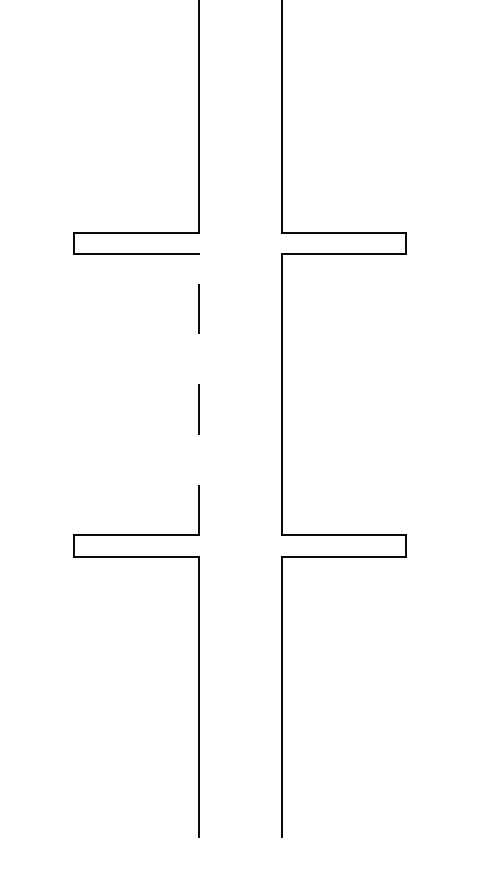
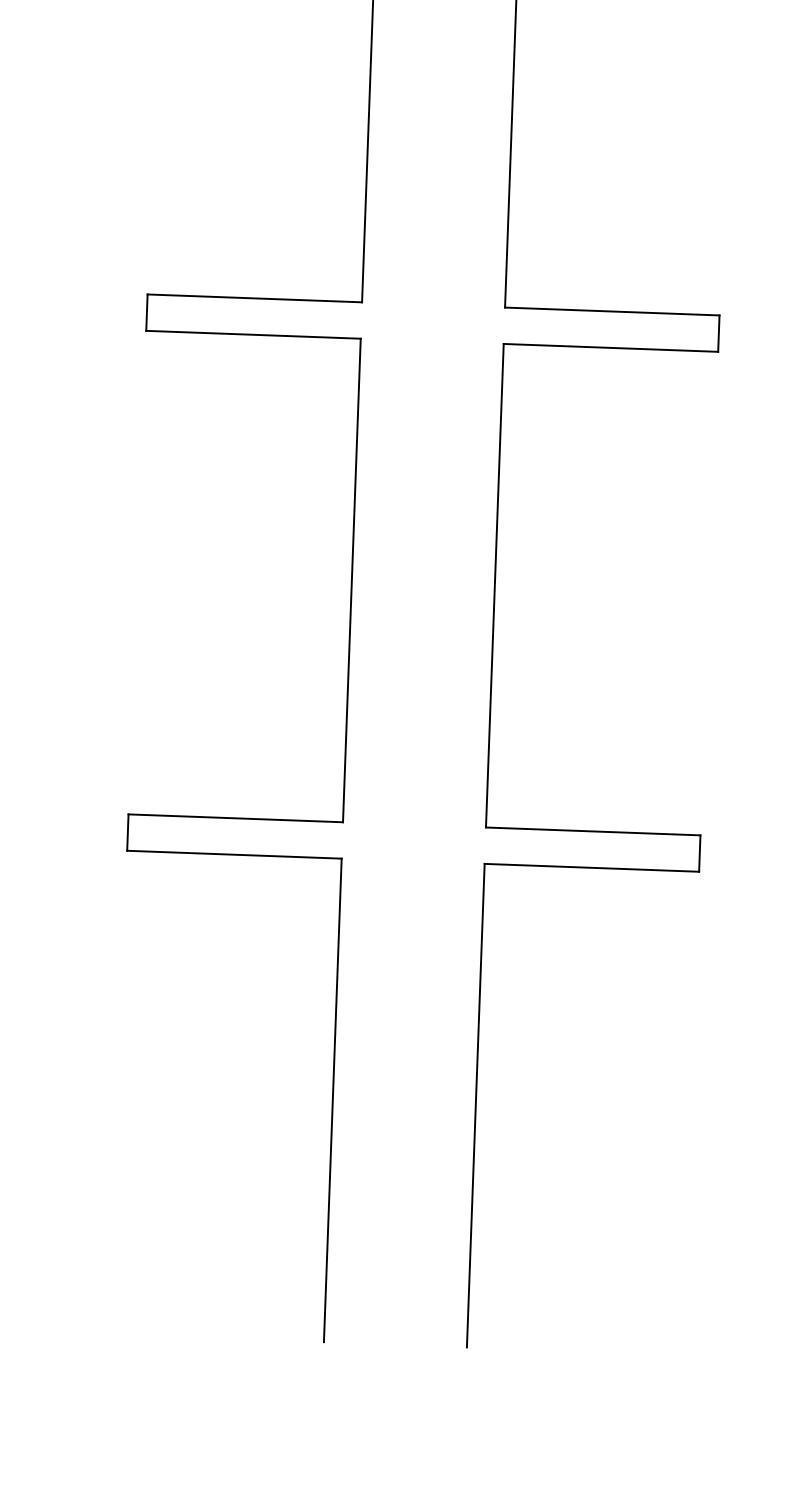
line: (198, 394) -> (351, 579), dashed -> solid

